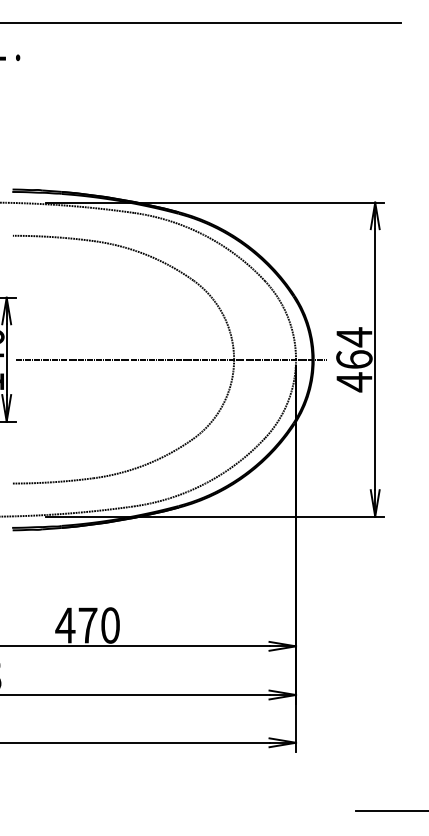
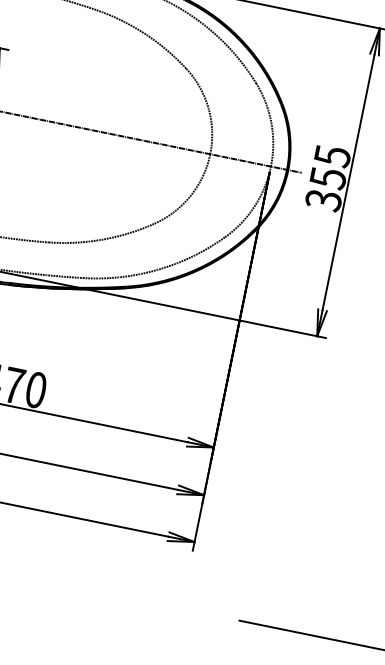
text: (354, 359) -> (328, 178), 464 -> 355

